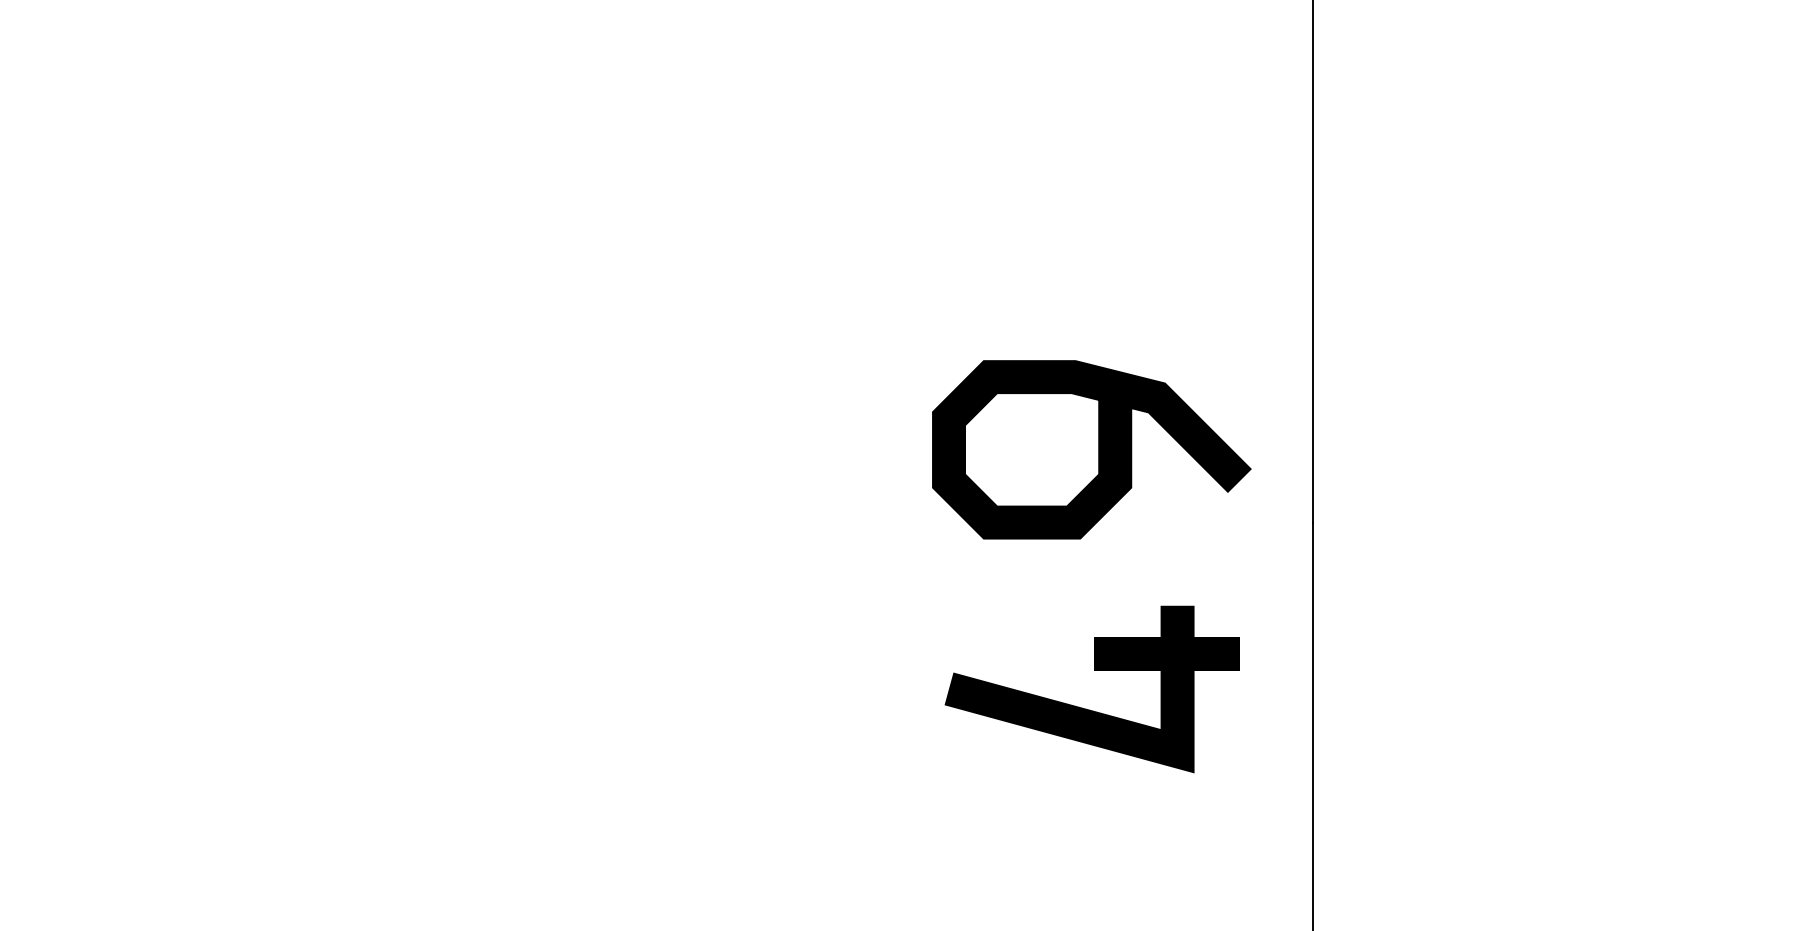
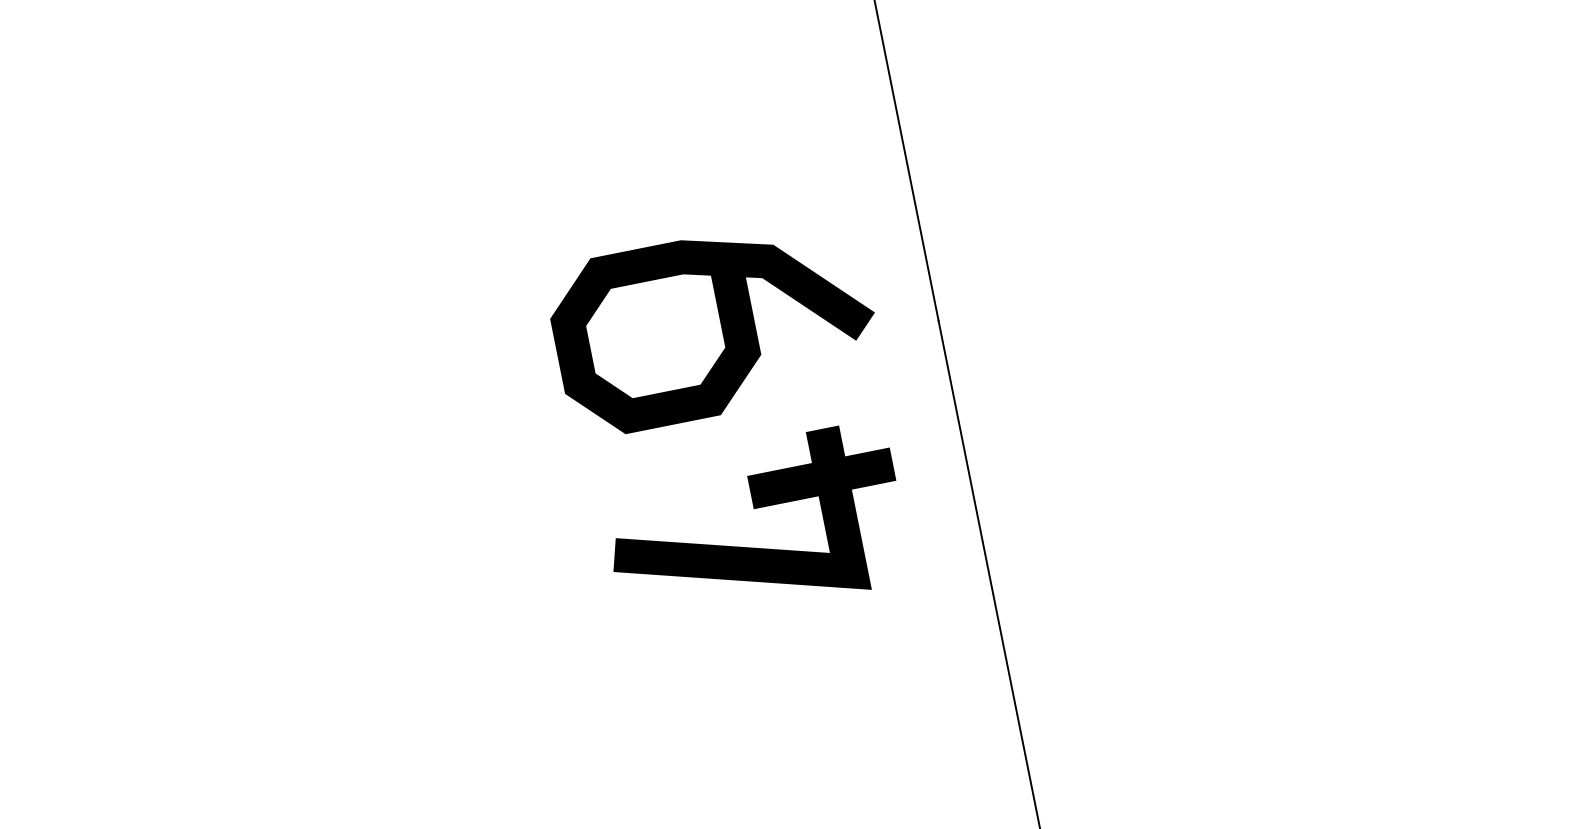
curve: (1098, 449) -> (720, 323), moved

